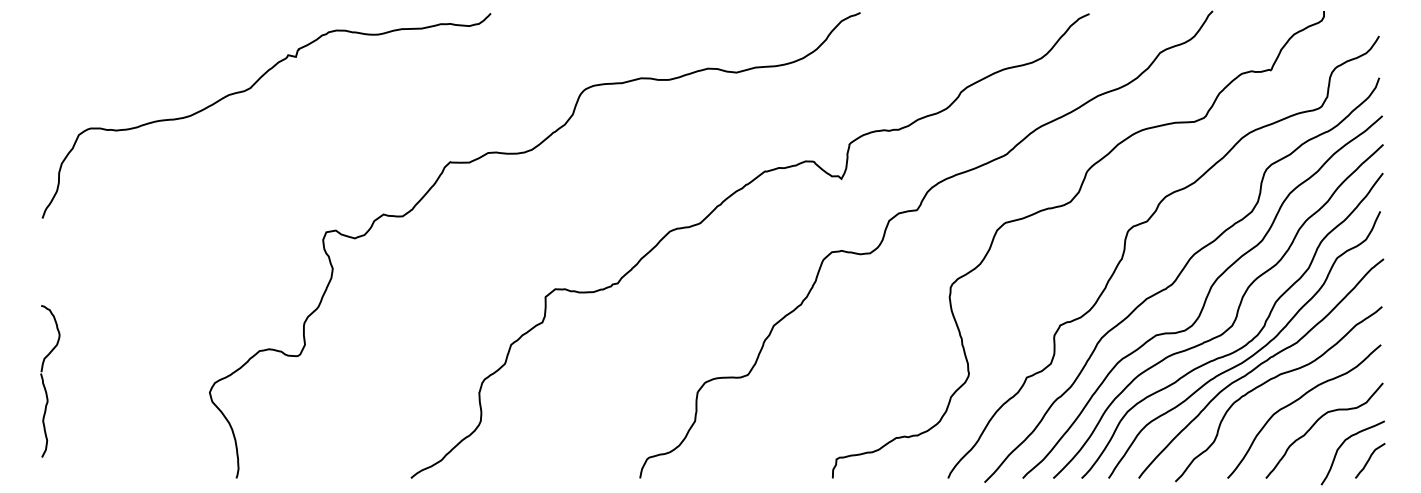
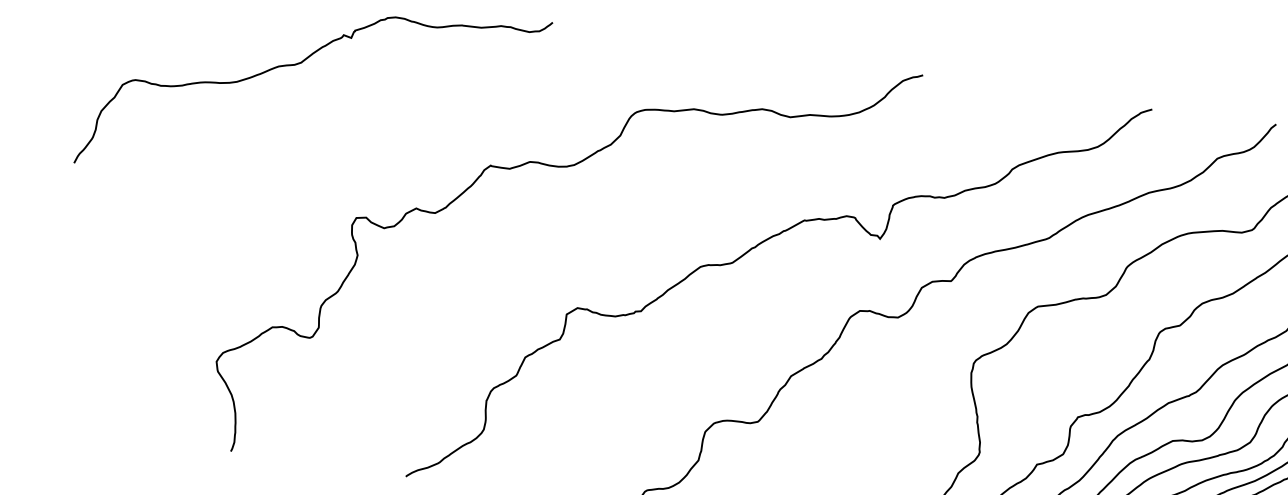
part: (44, 383) -> (52, 328), removed

